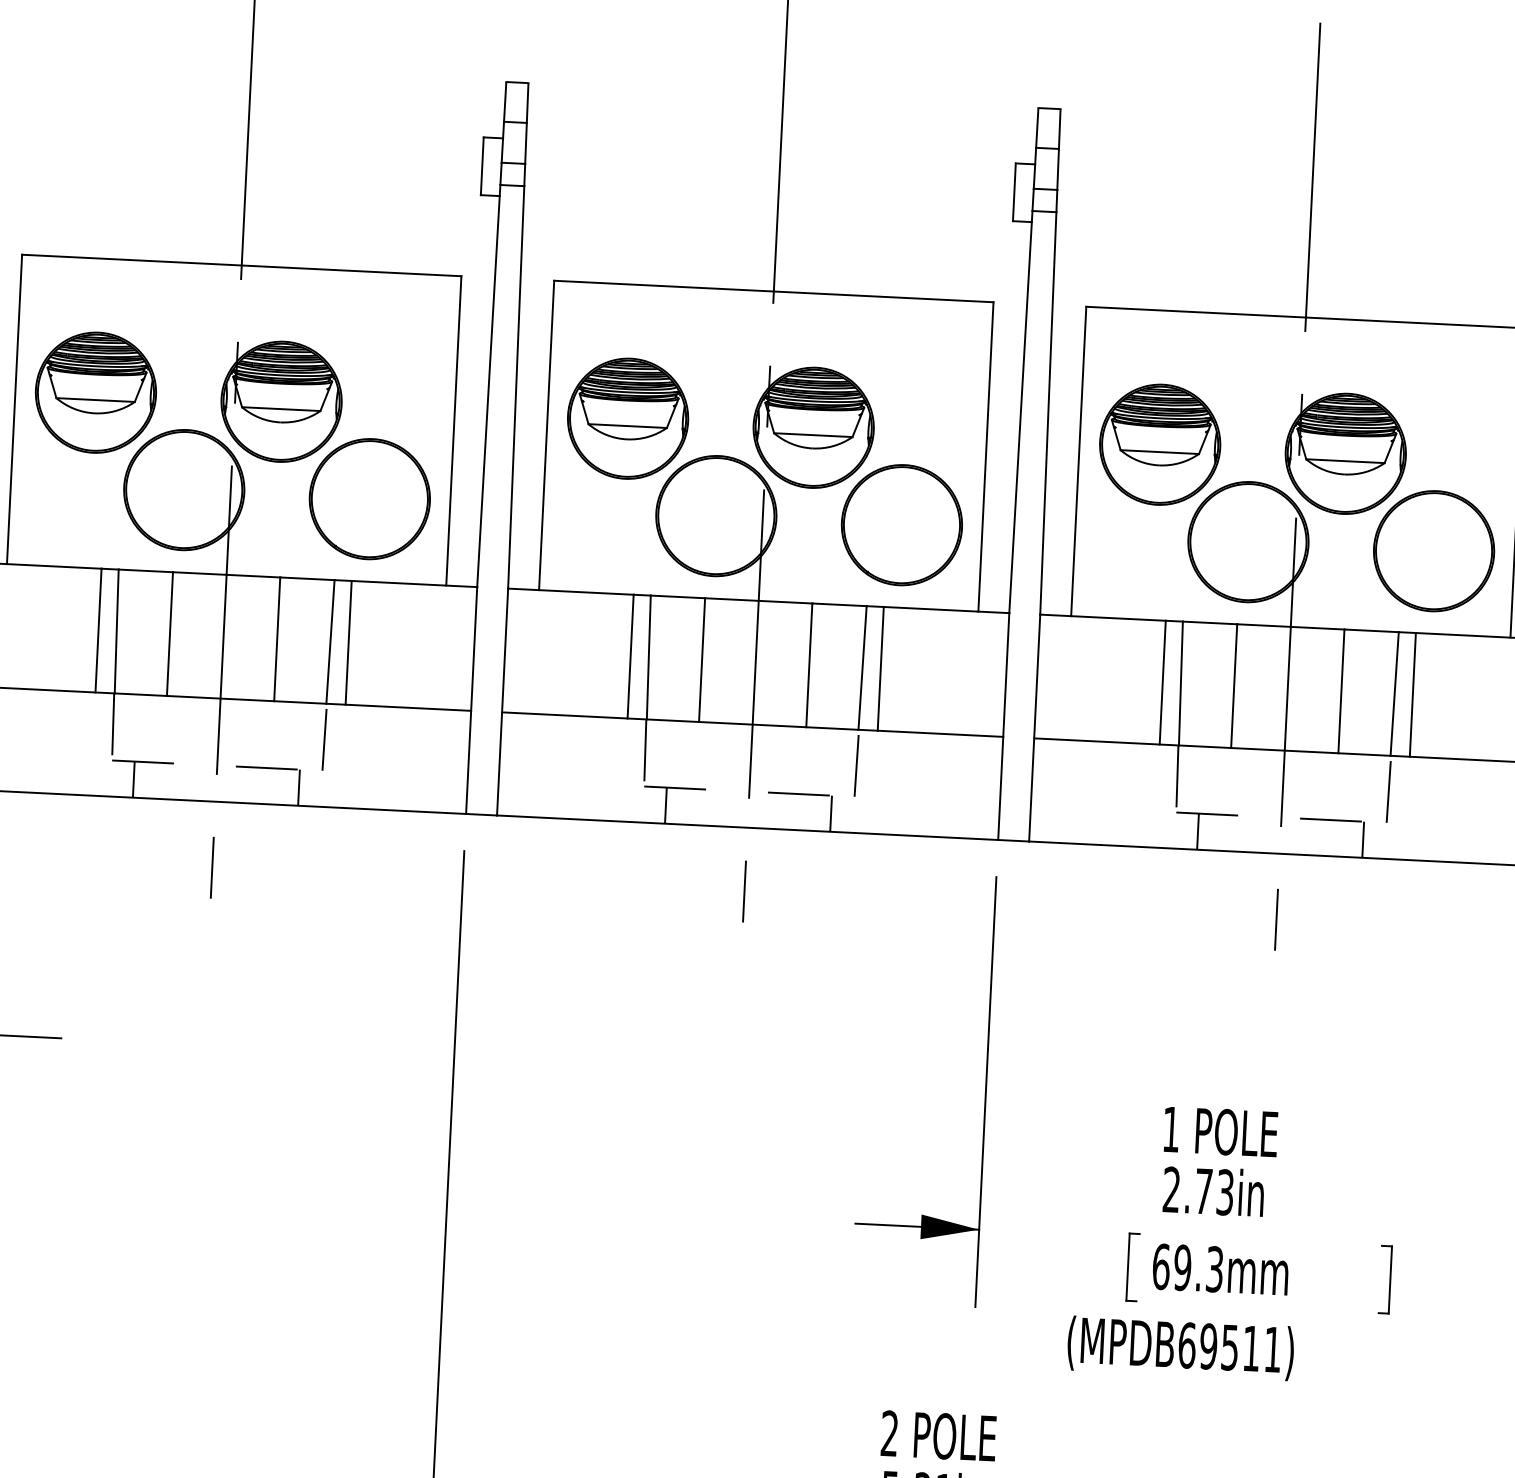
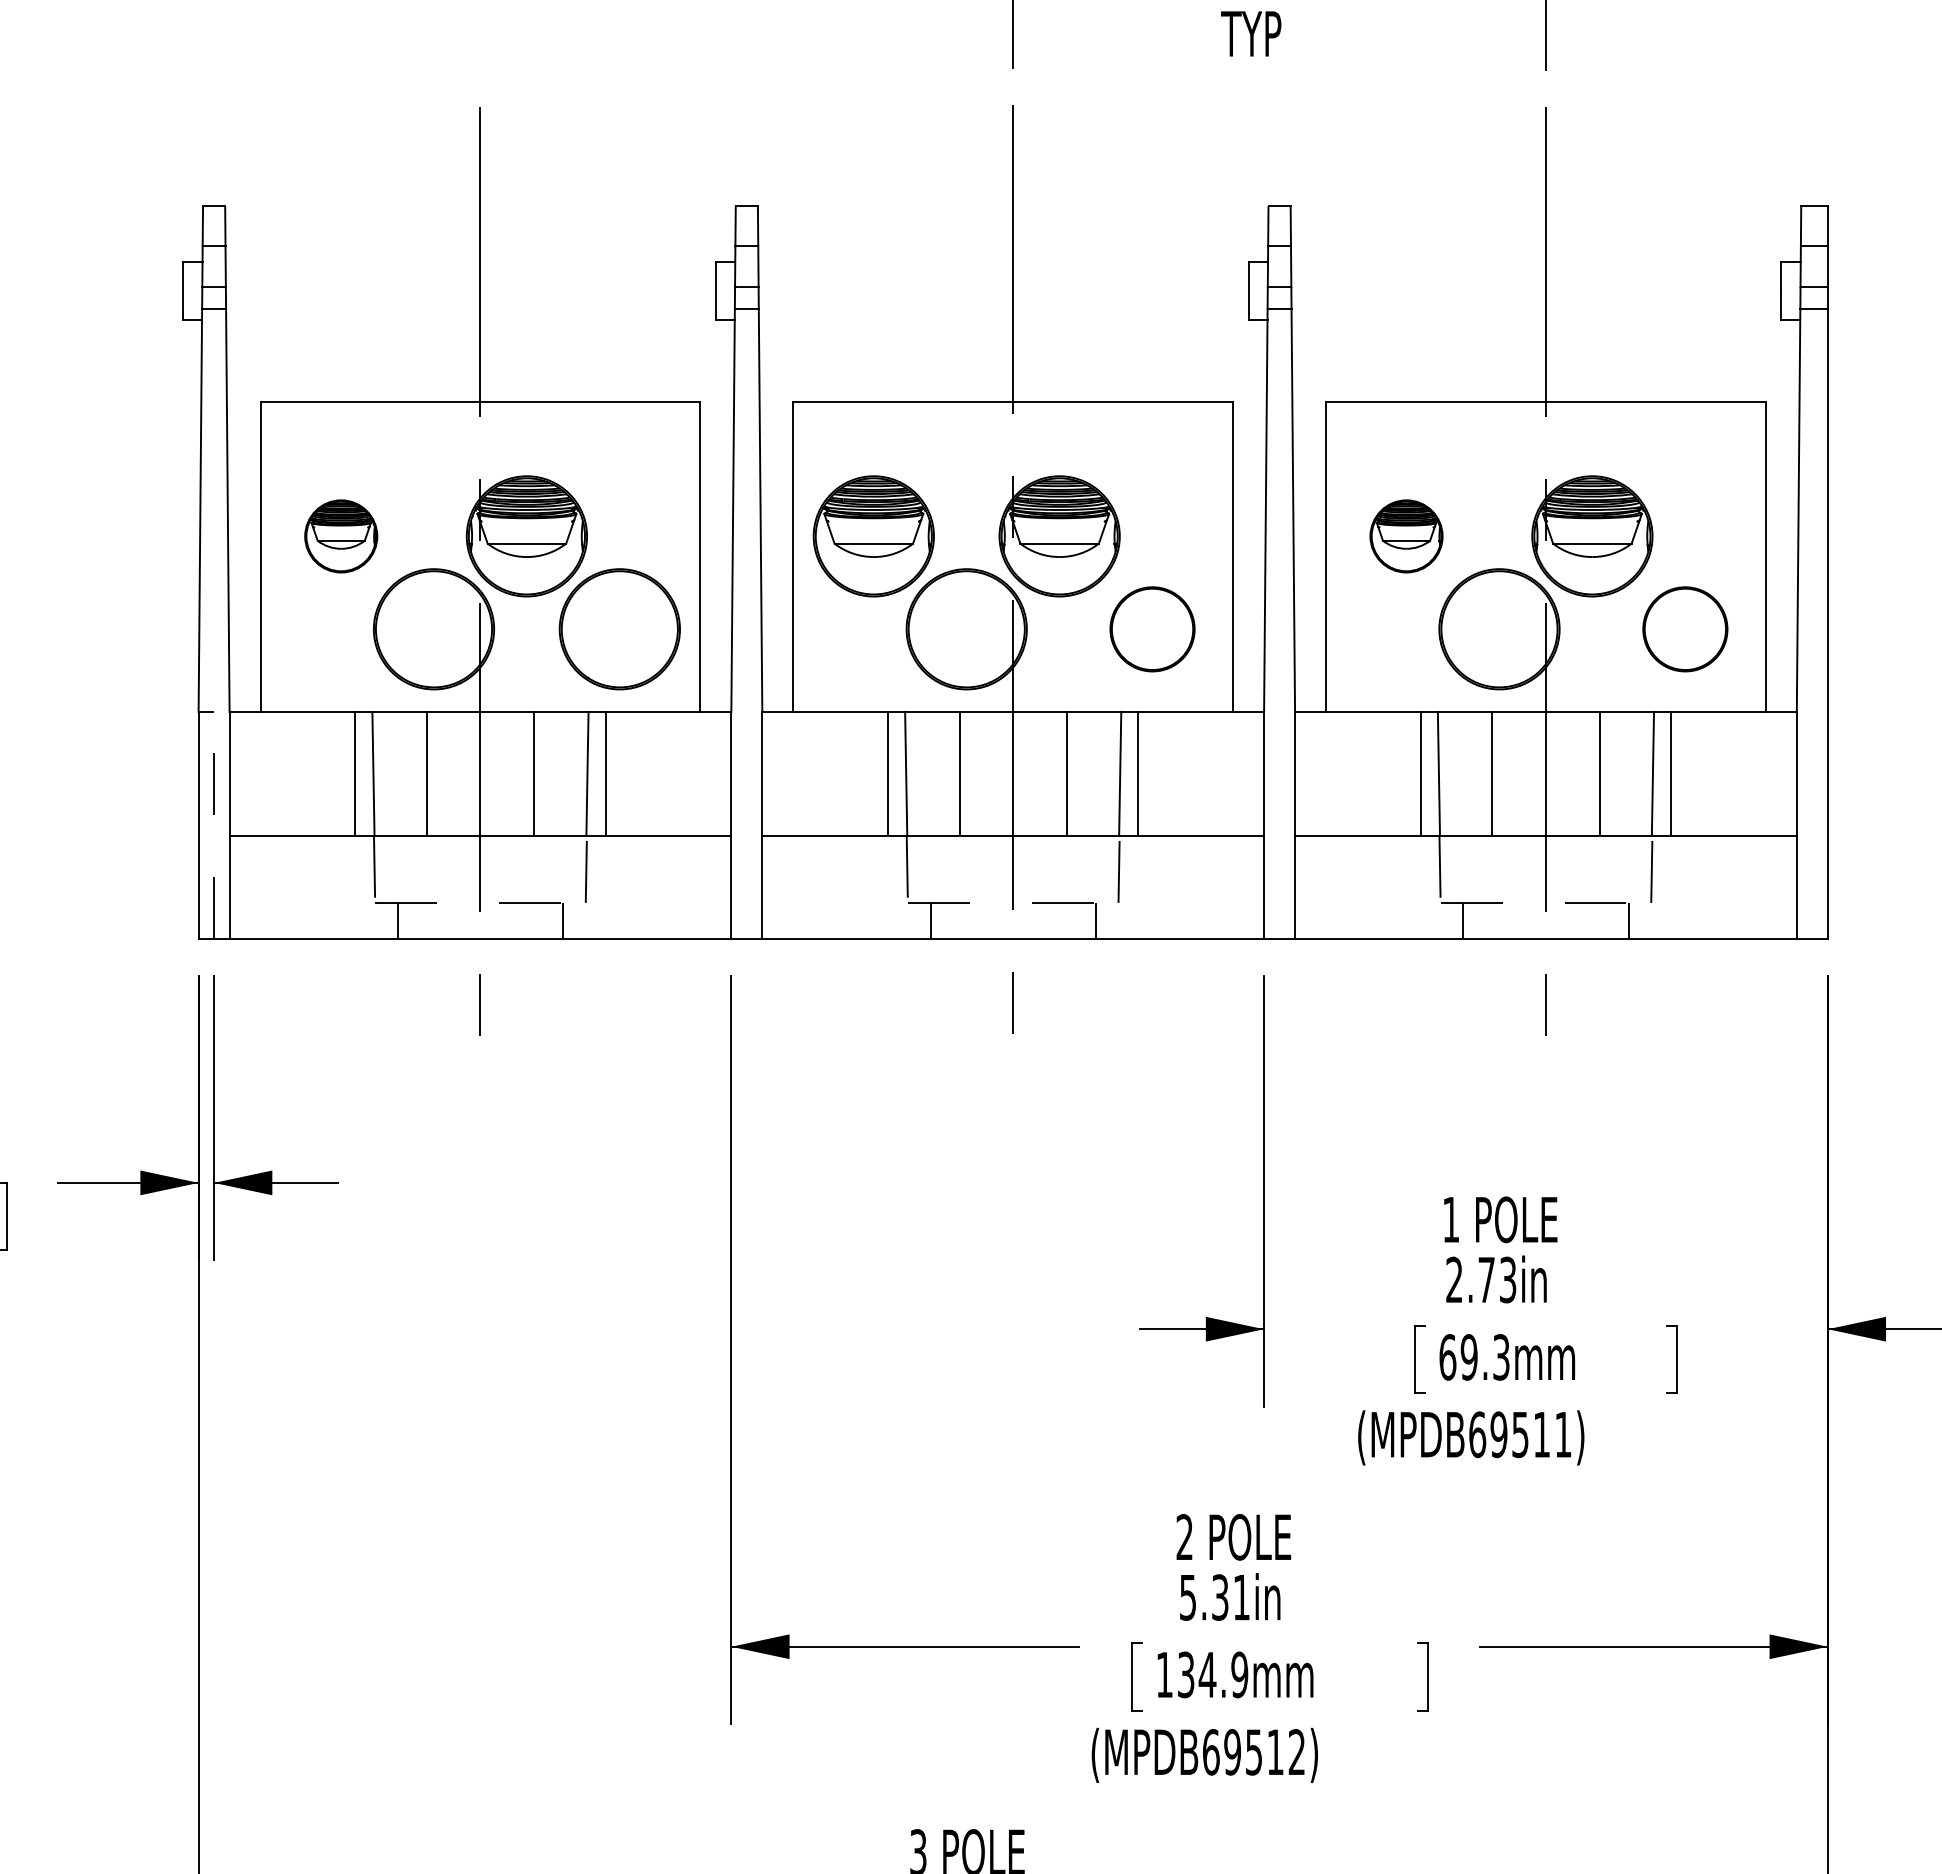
part: (96, 392) -> (341, 536), size x0.6
part: (1160, 444) -> (1406, 536), size x0.6
part: (901, 525) -> (1152, 629), size x0.7
part: (1434, 551) -> (1685, 629), size x0.7

